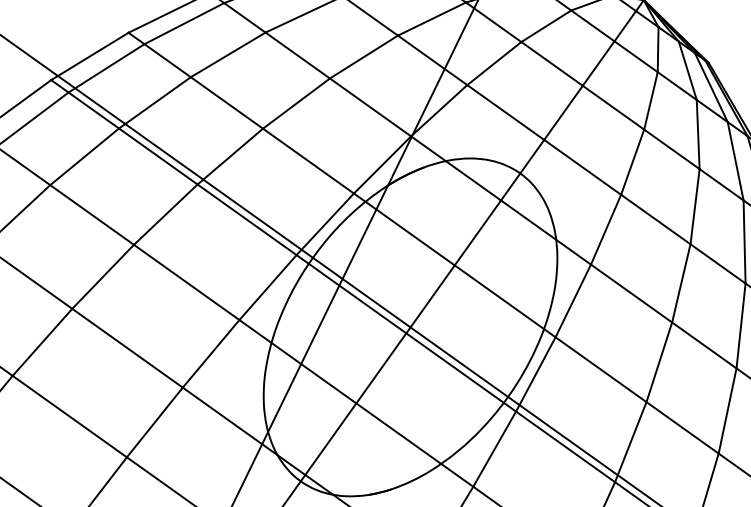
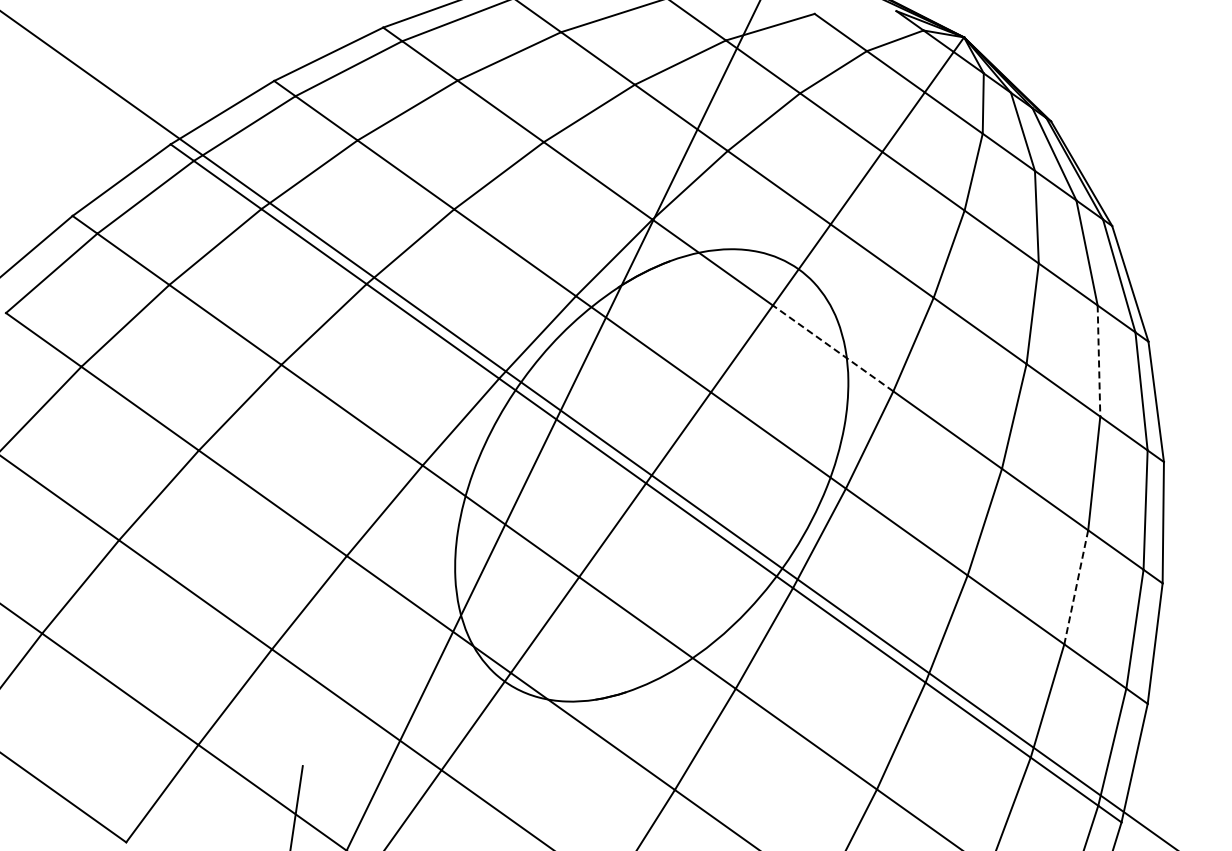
line: (546, 232) -> (833, 348), solid -> dashed
line: (744, 242) -> (1098, 361), solid -> dashed
line: (727, 411) -> (1076, 587), solid -> dashed

